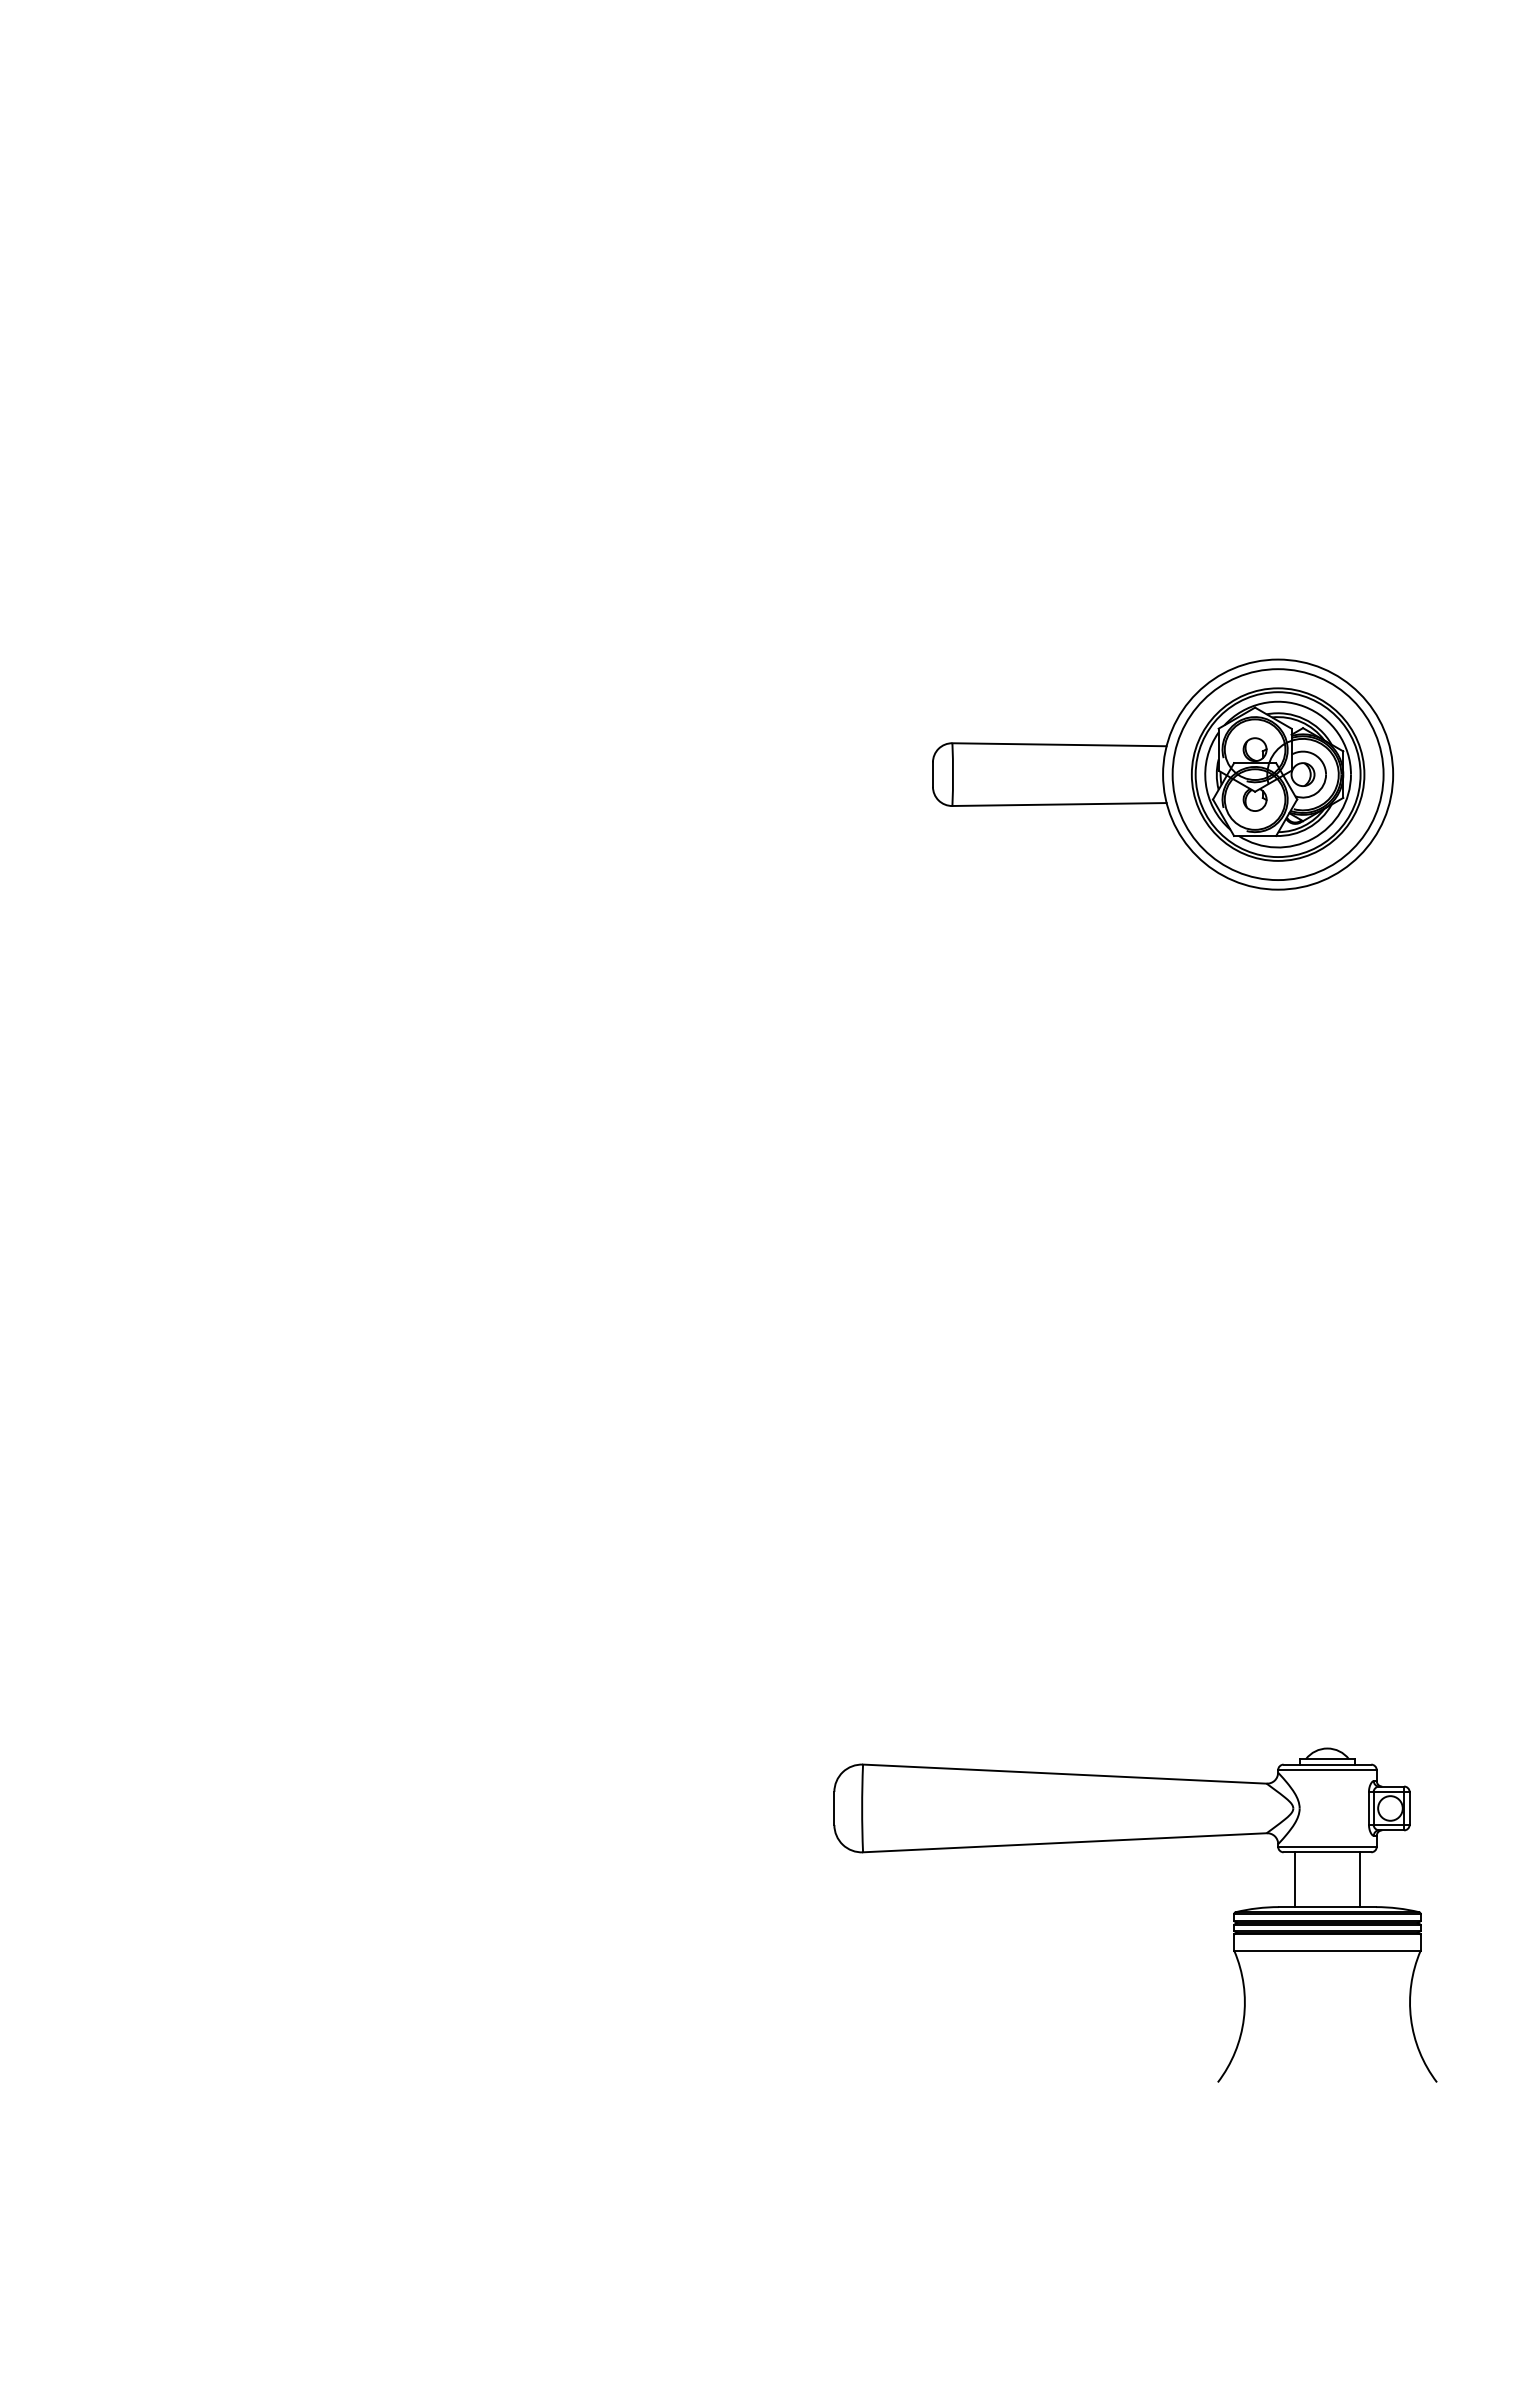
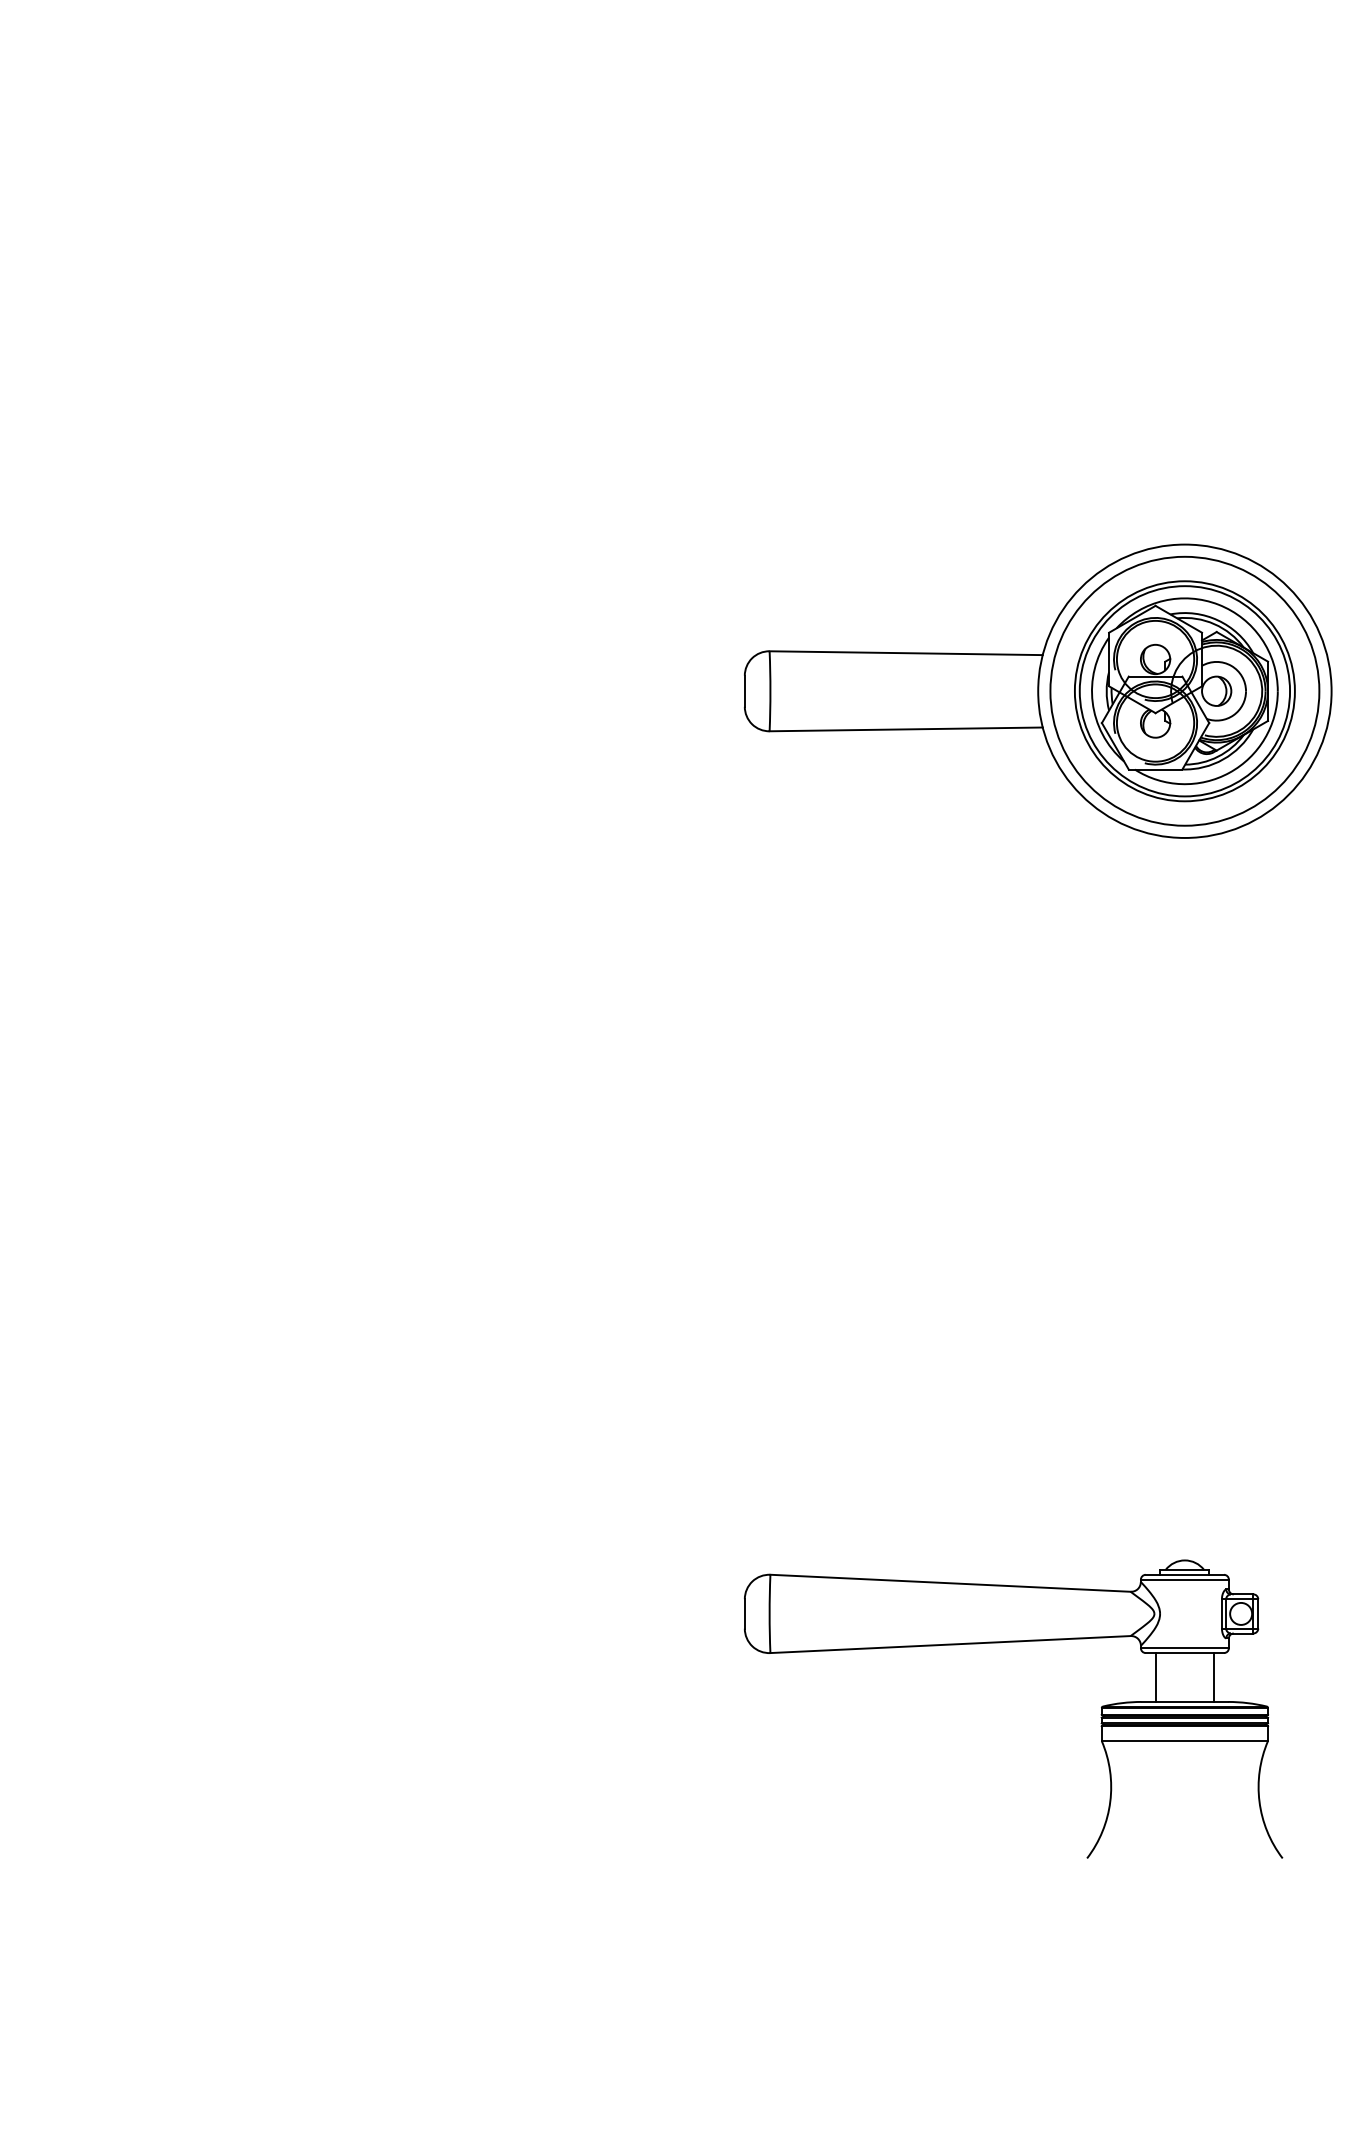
part: (1162, 774) -> (1037, 691), size x1.43

